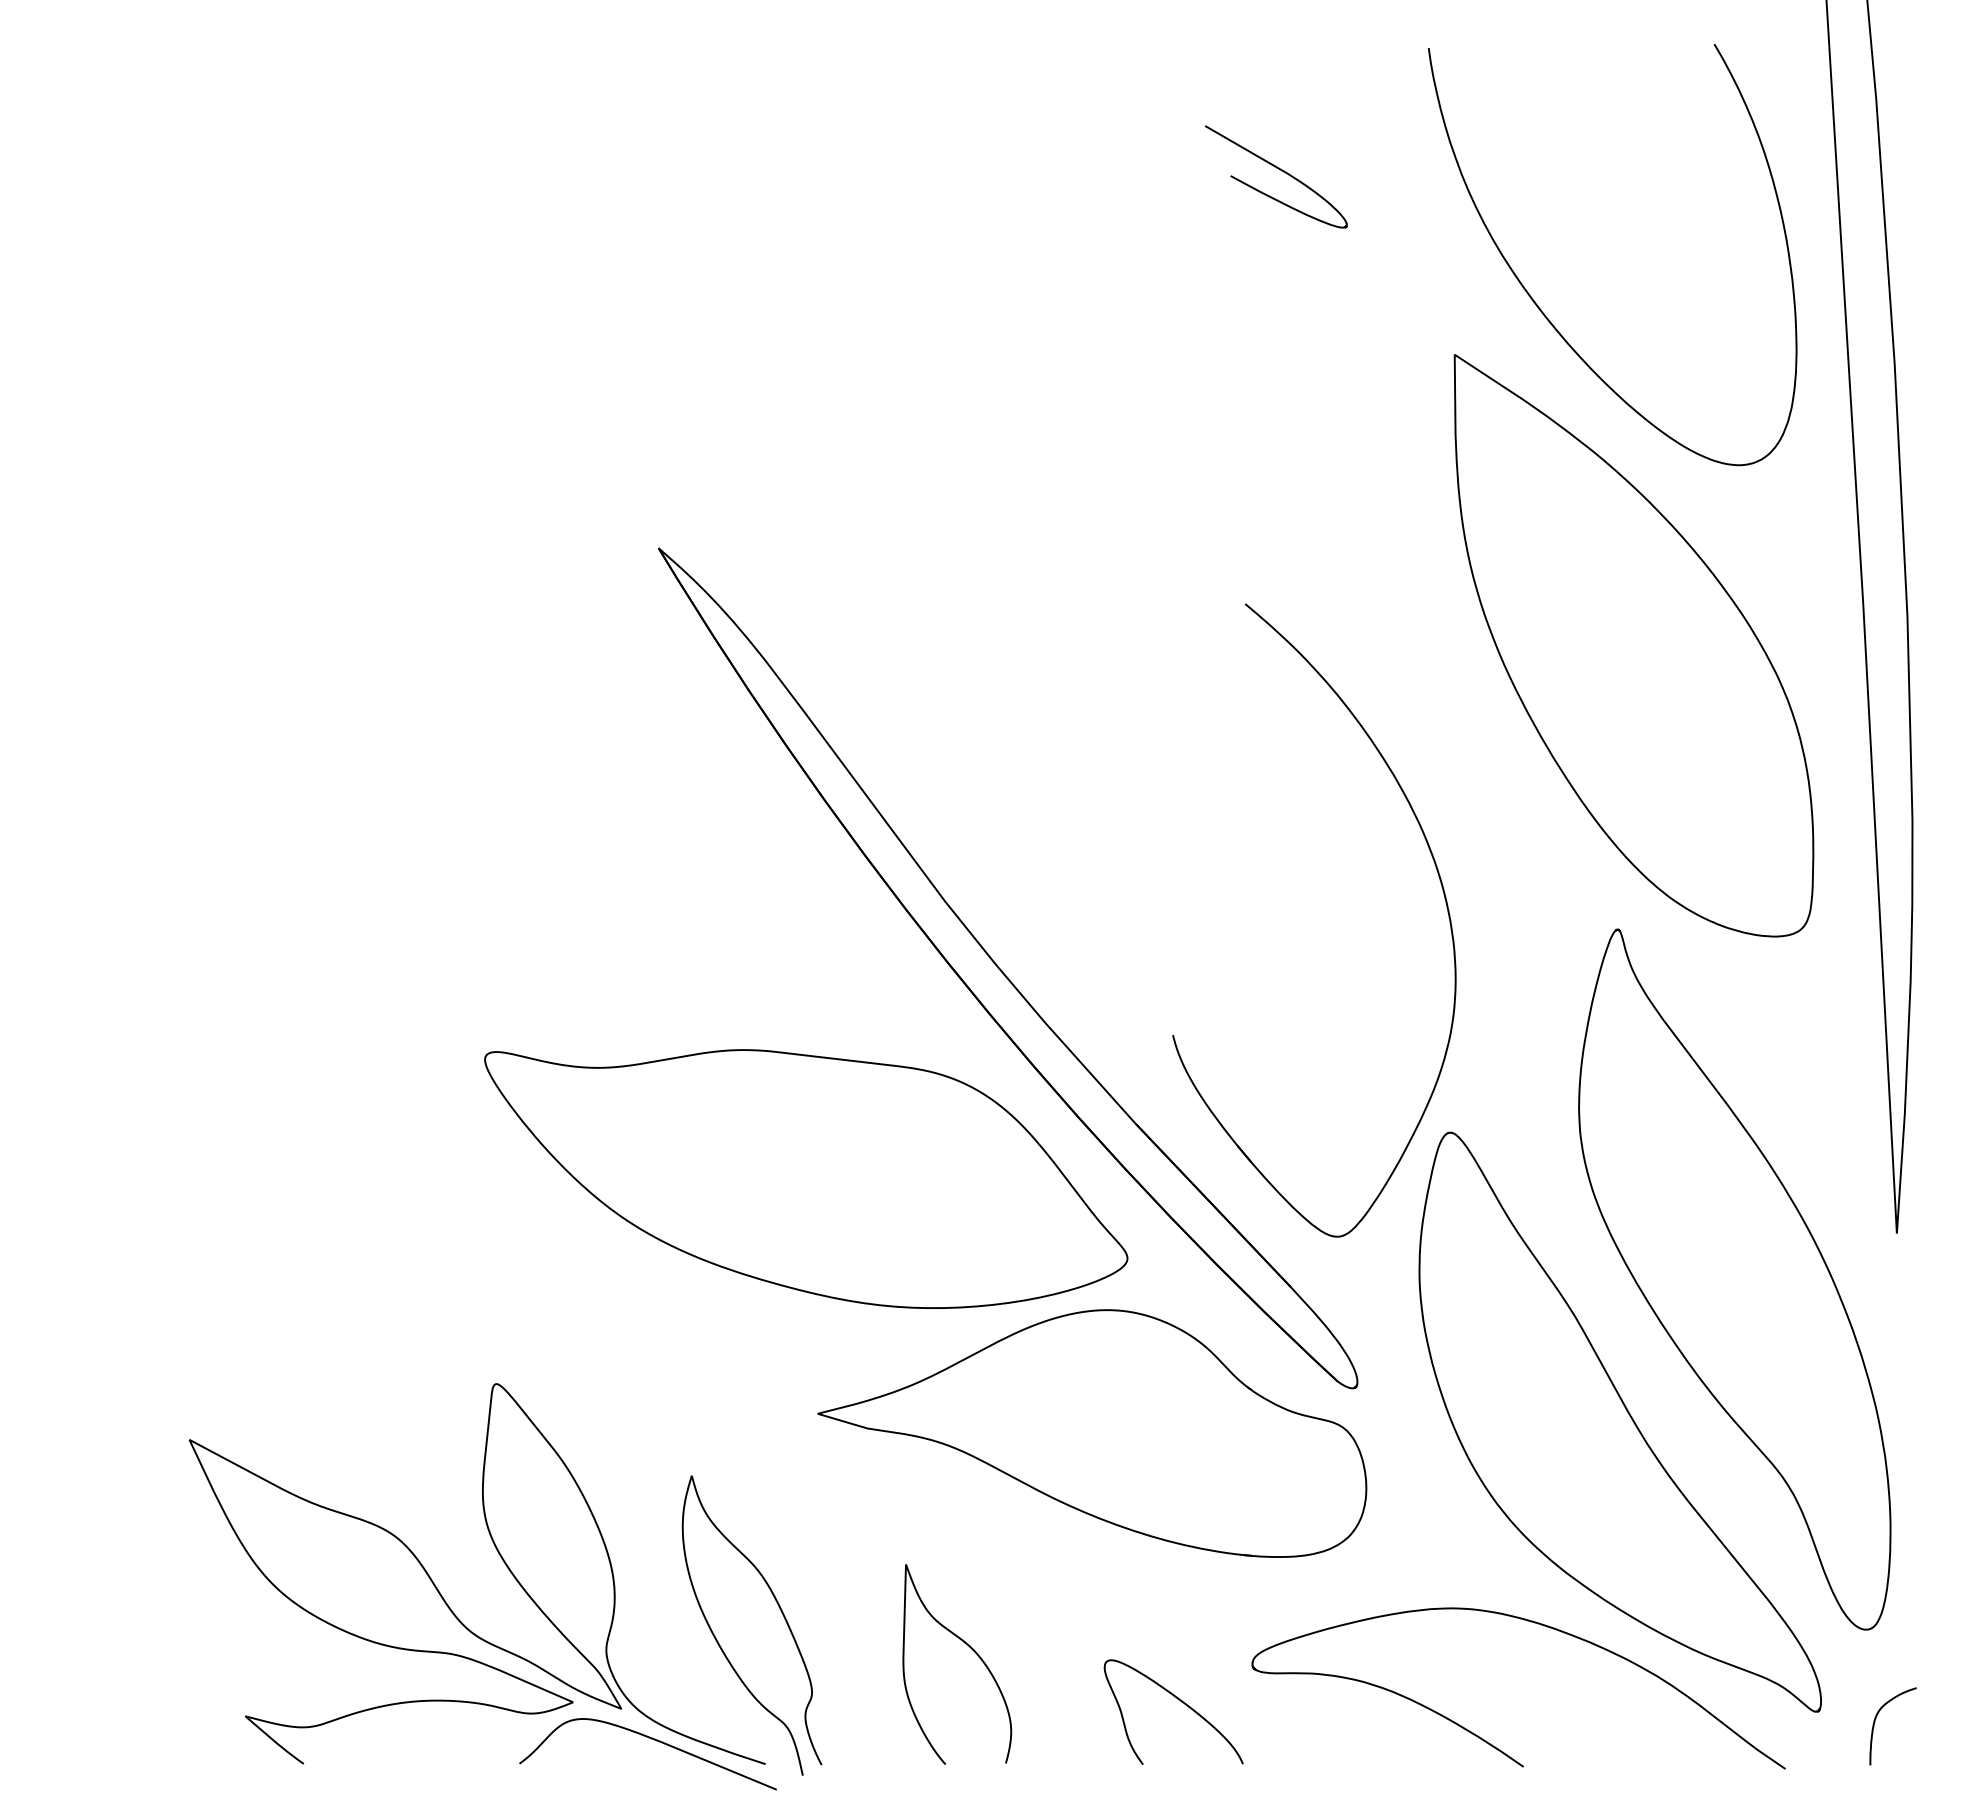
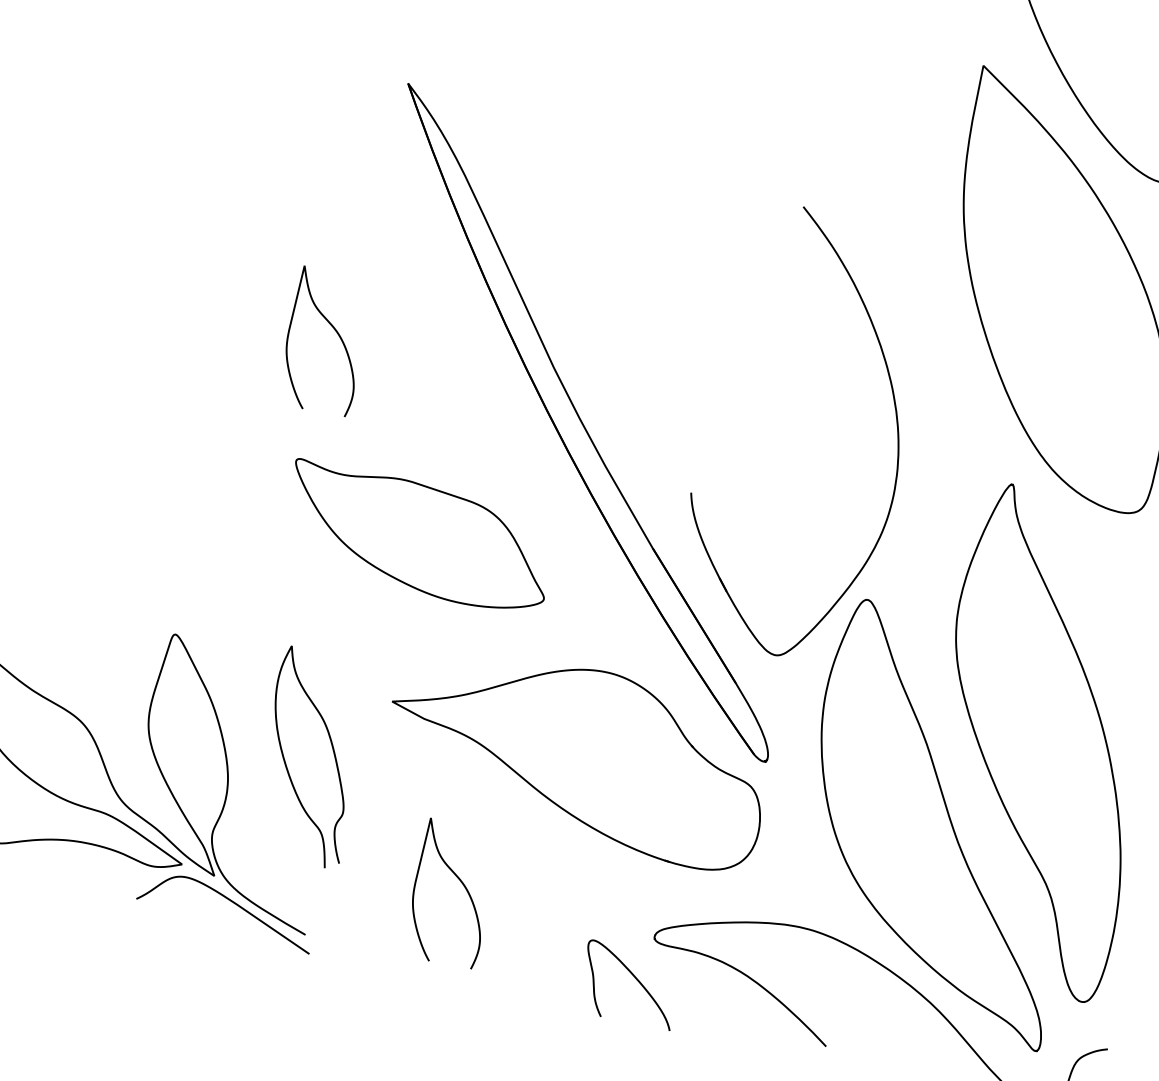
curve: (633, 917) -> (337, 333), added
part: (806, 1178) -> (418, 538), size x0.6
curve: (781, 1613) -> (333, 753), moved
curve: (1181, 1702) -> (636, 979), moved

